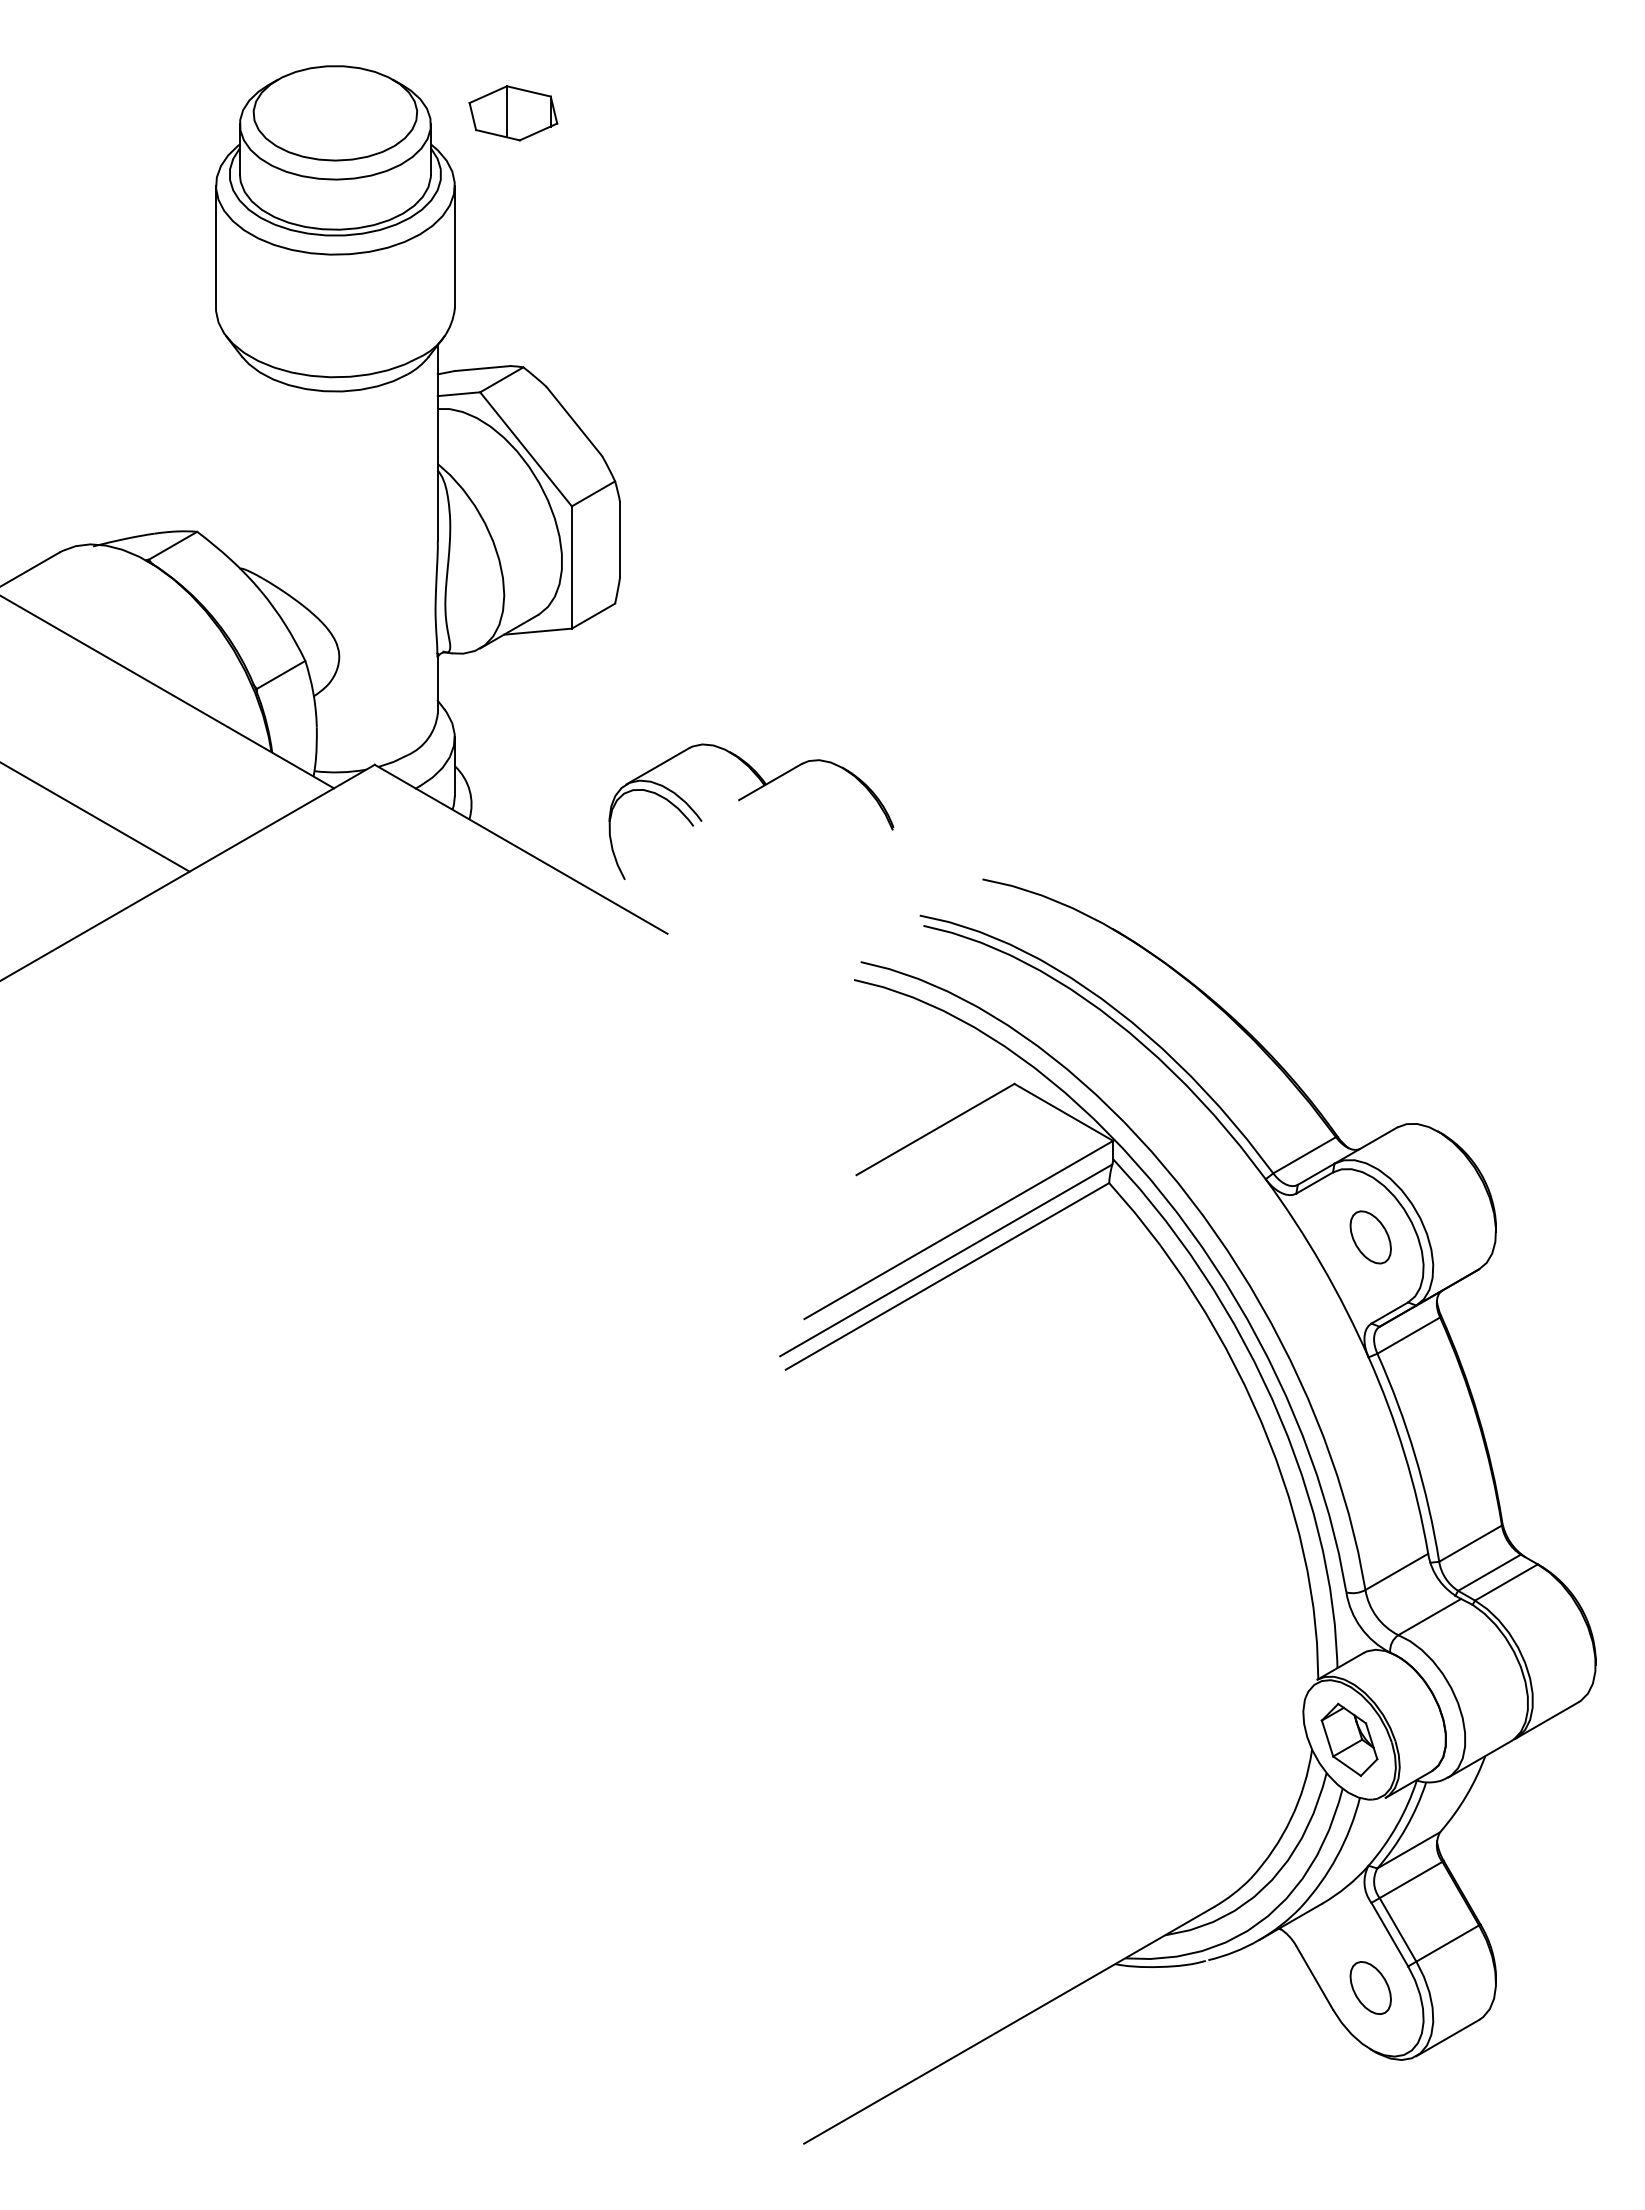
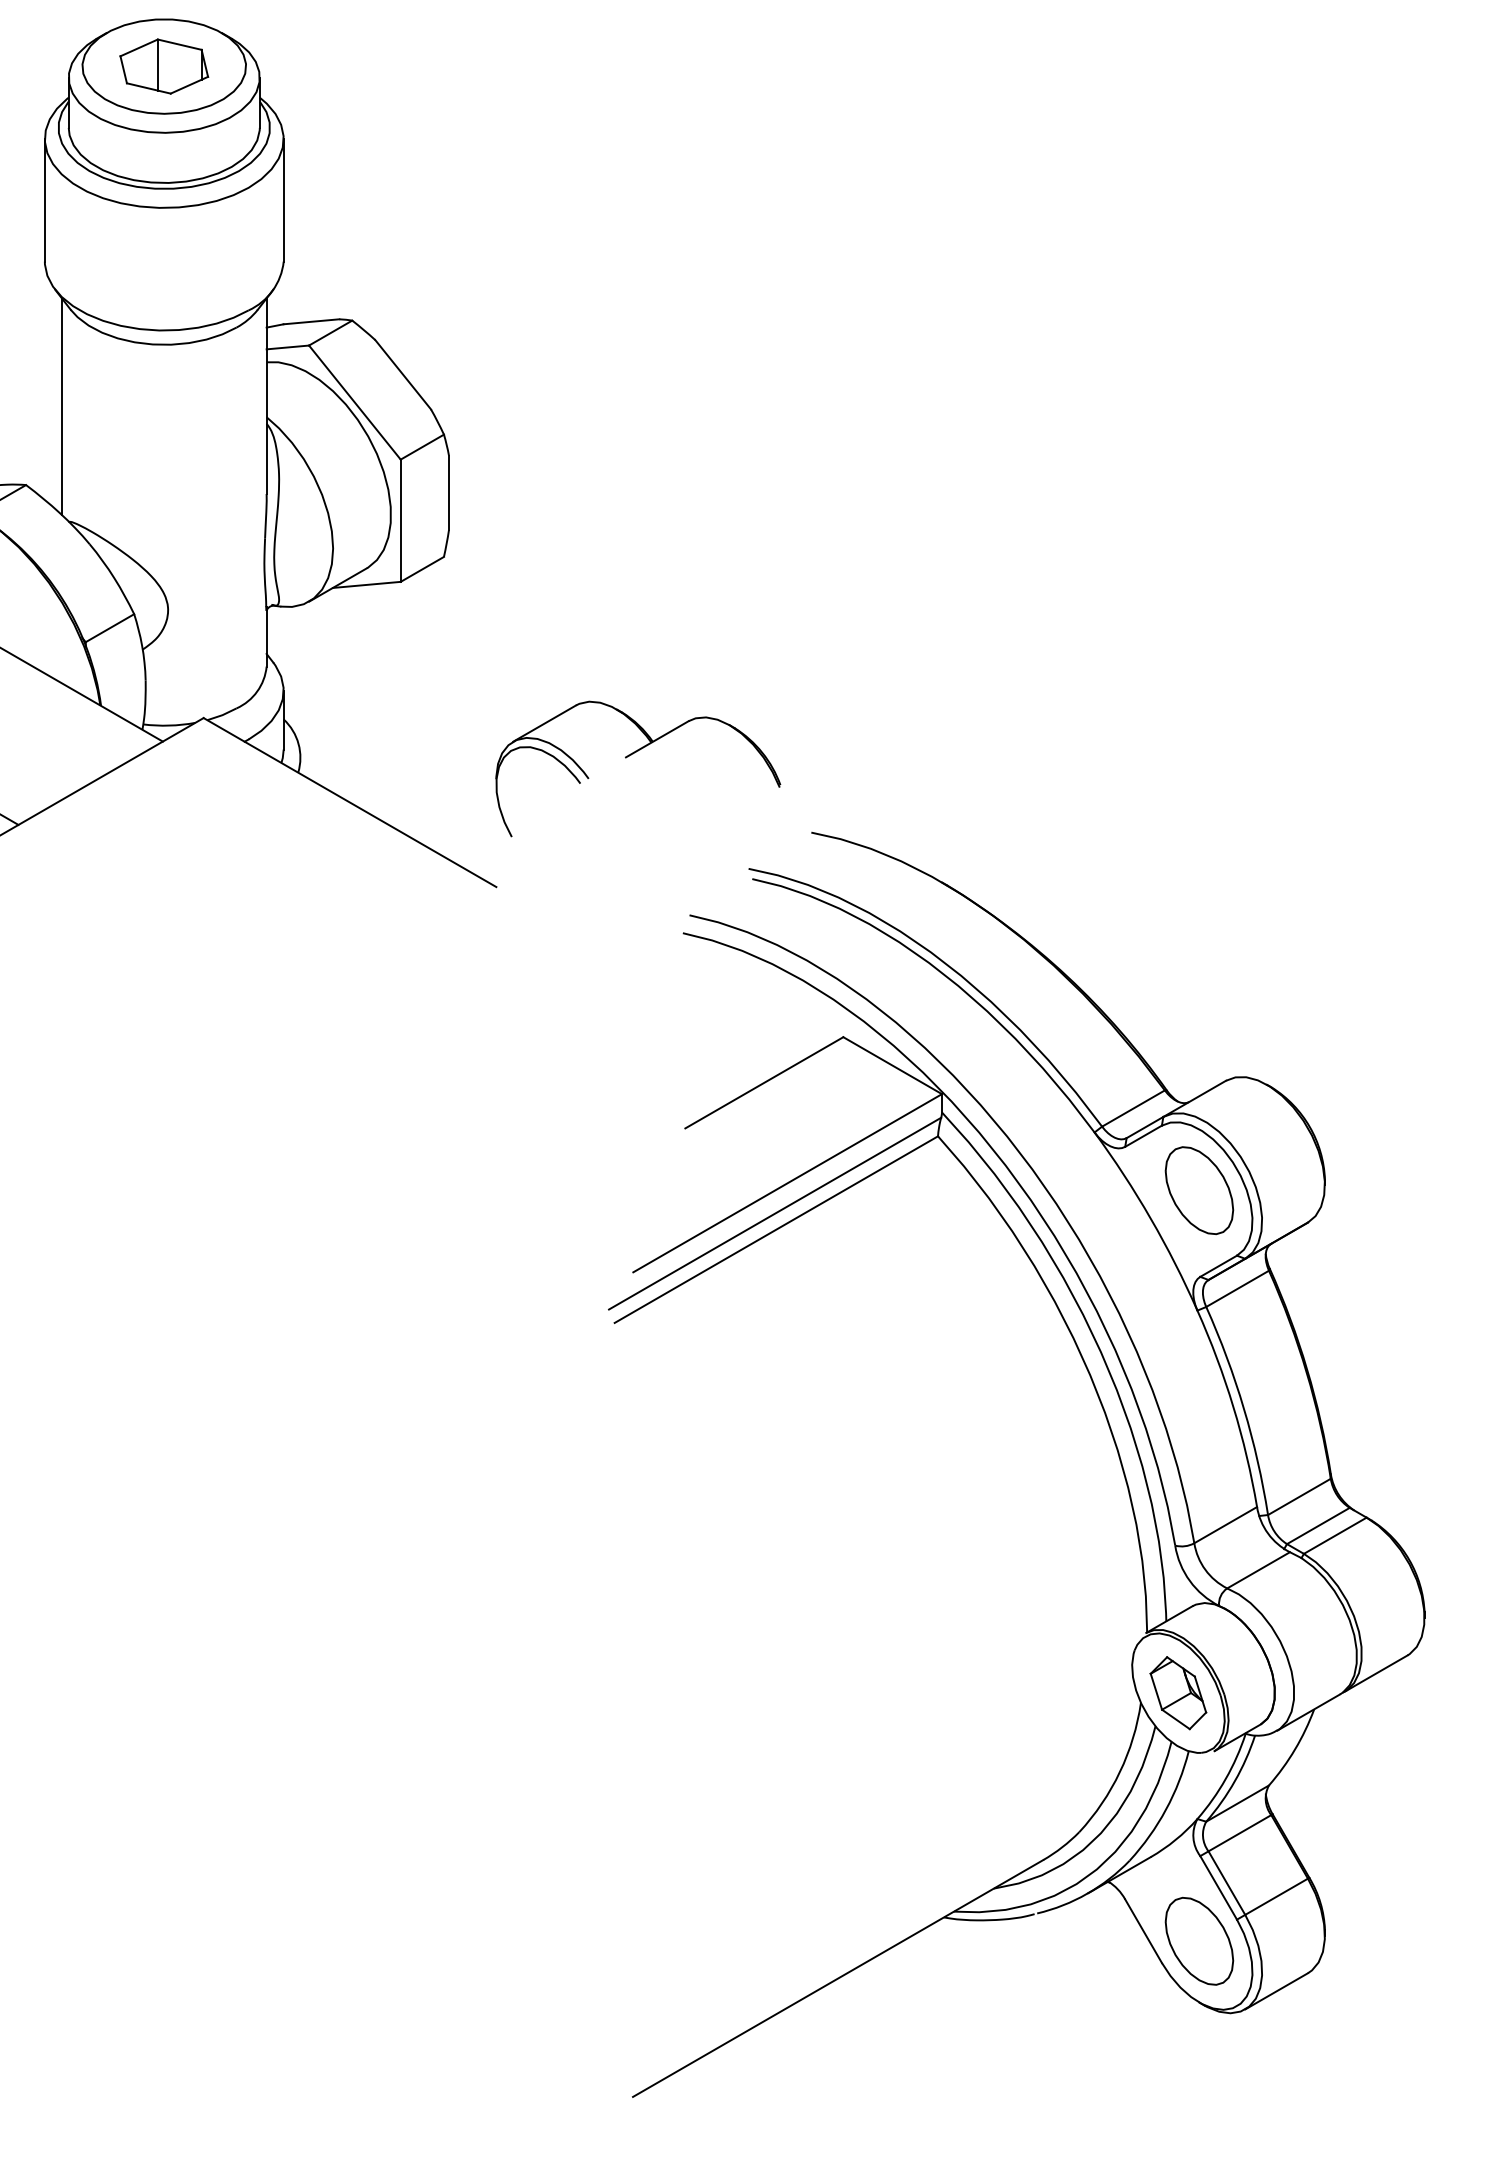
part: (513, 113) -> (164, 66), moved
line: (233, 453) -> (62, 406), added
part: (744, 798) -> (631, 755), moved
part: (1370, 1237) -> (1199, 1190), size x1.67
part: (1370, 1987) -> (1199, 1940), size x1.67

